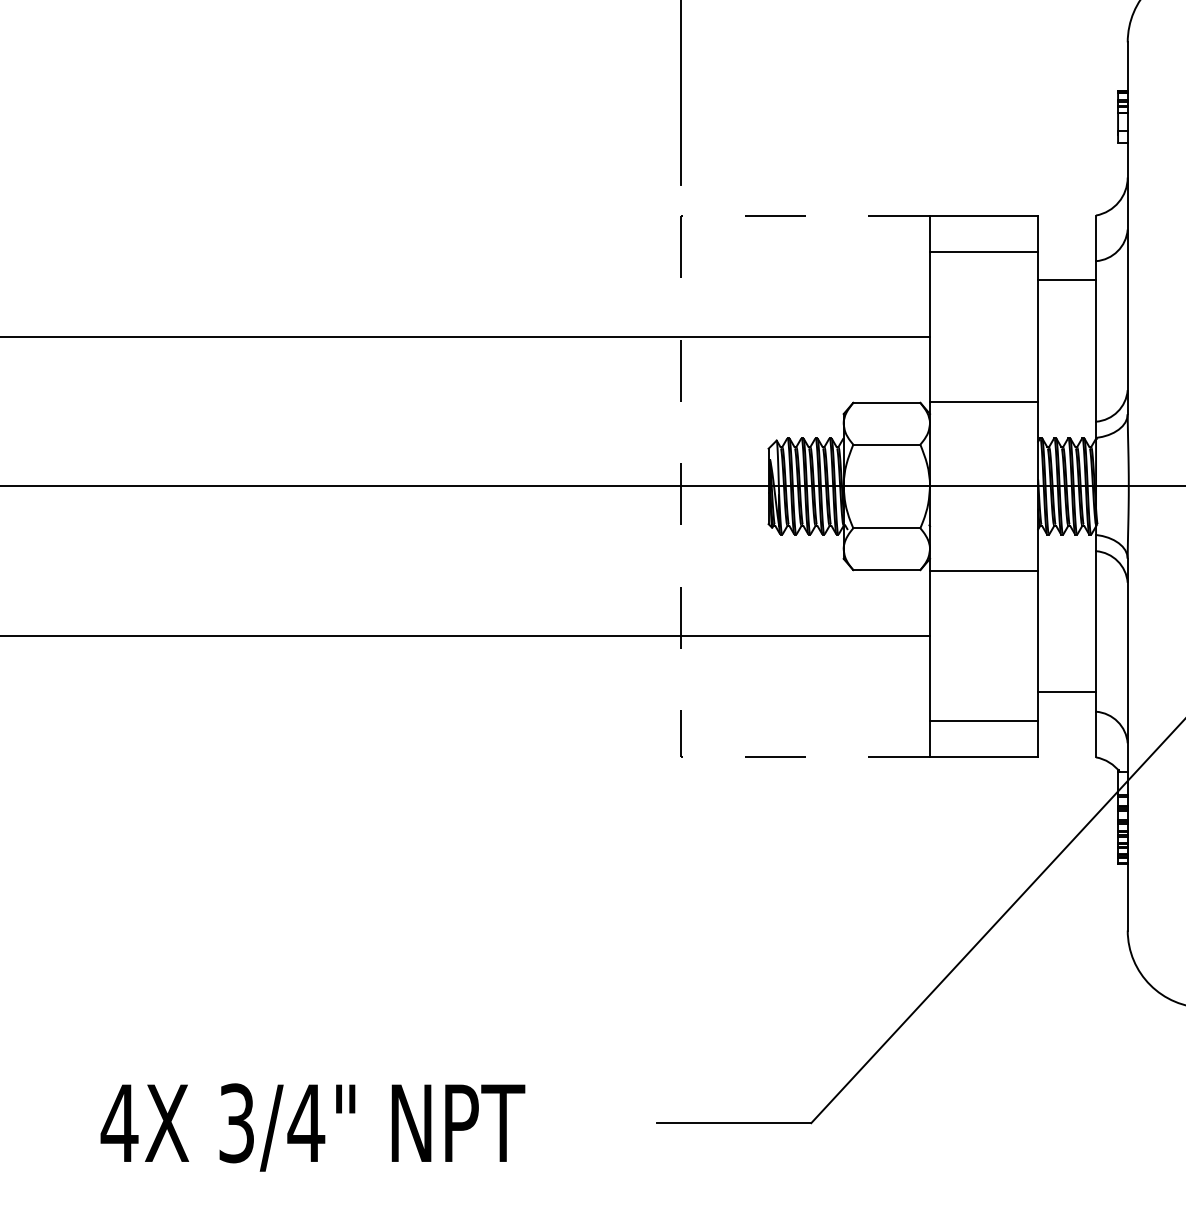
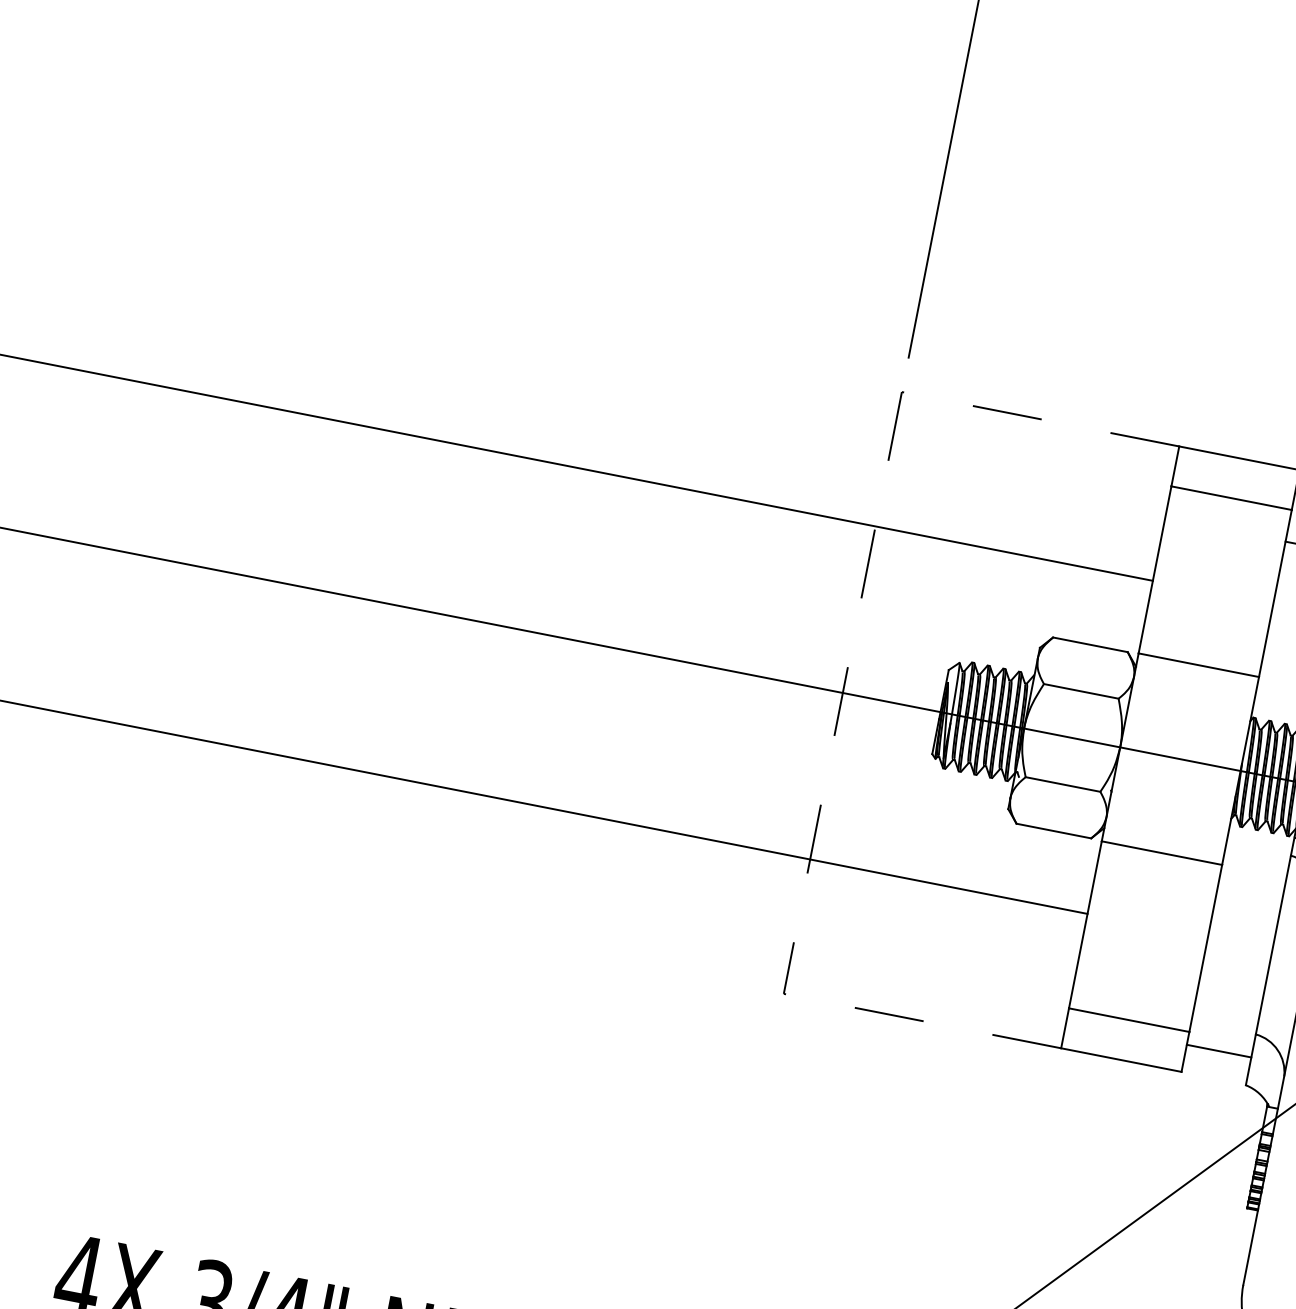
line: (1067, 692) -> (1219, 1051), moved

